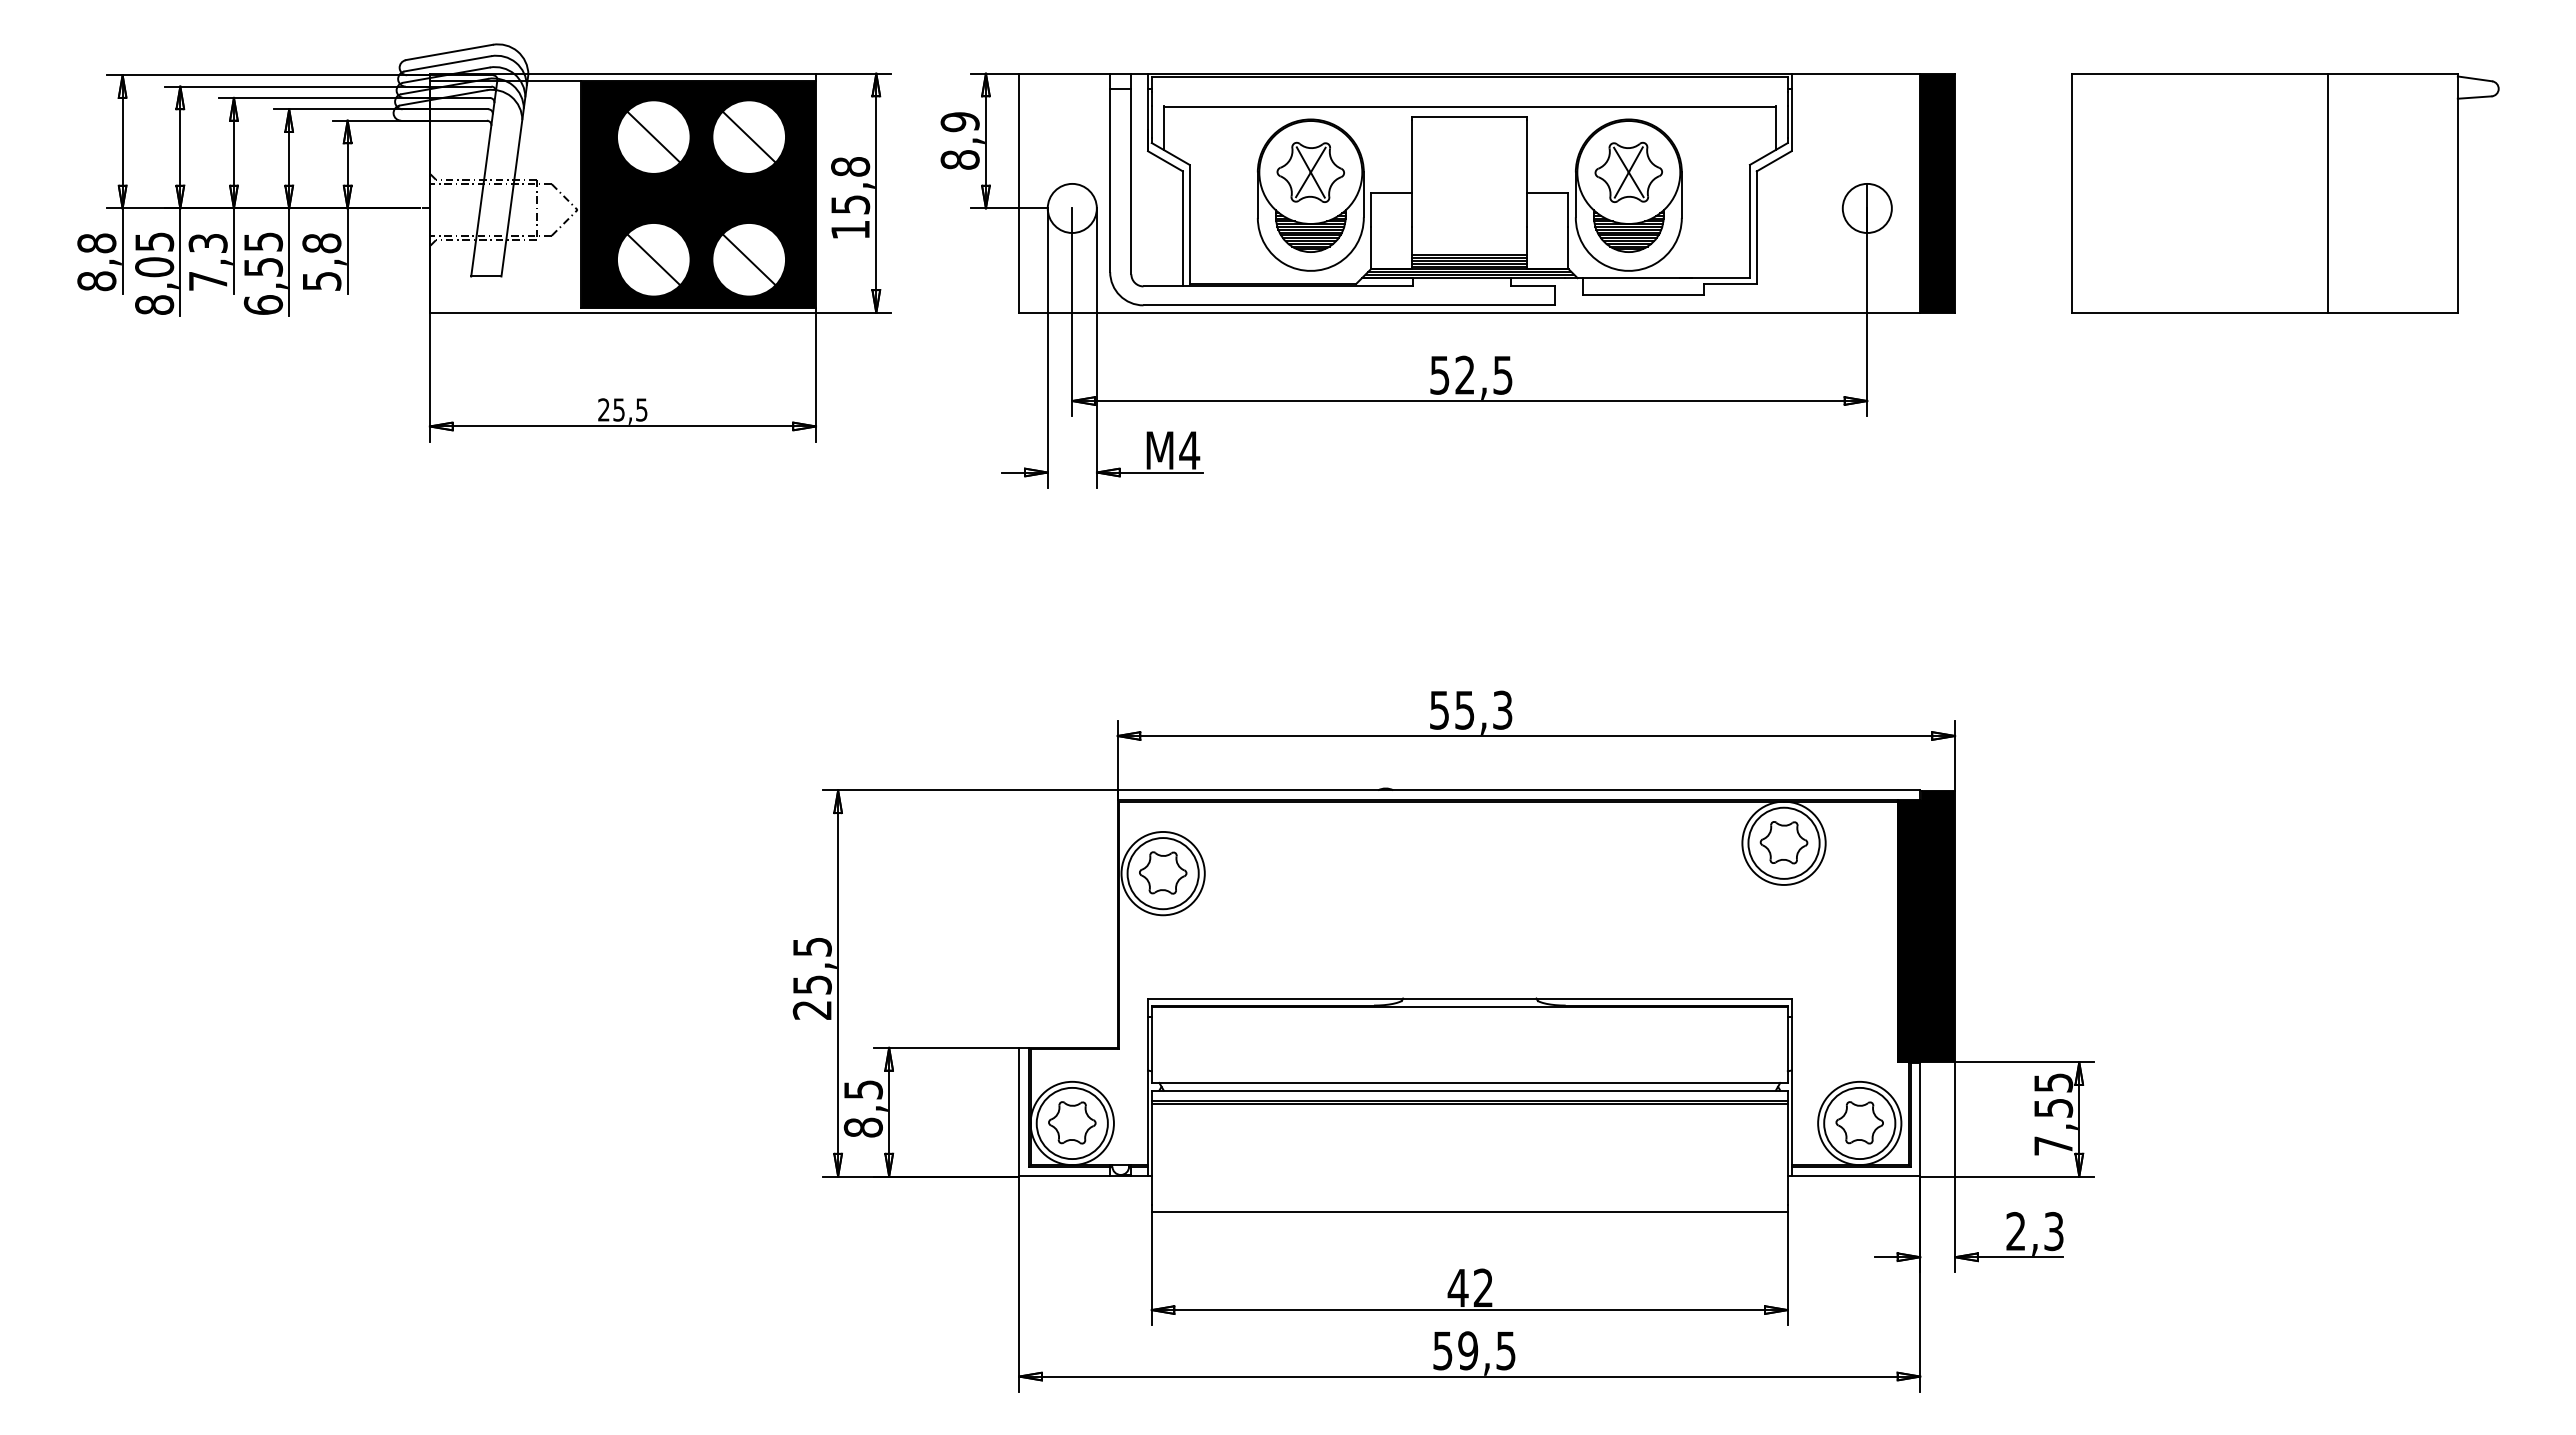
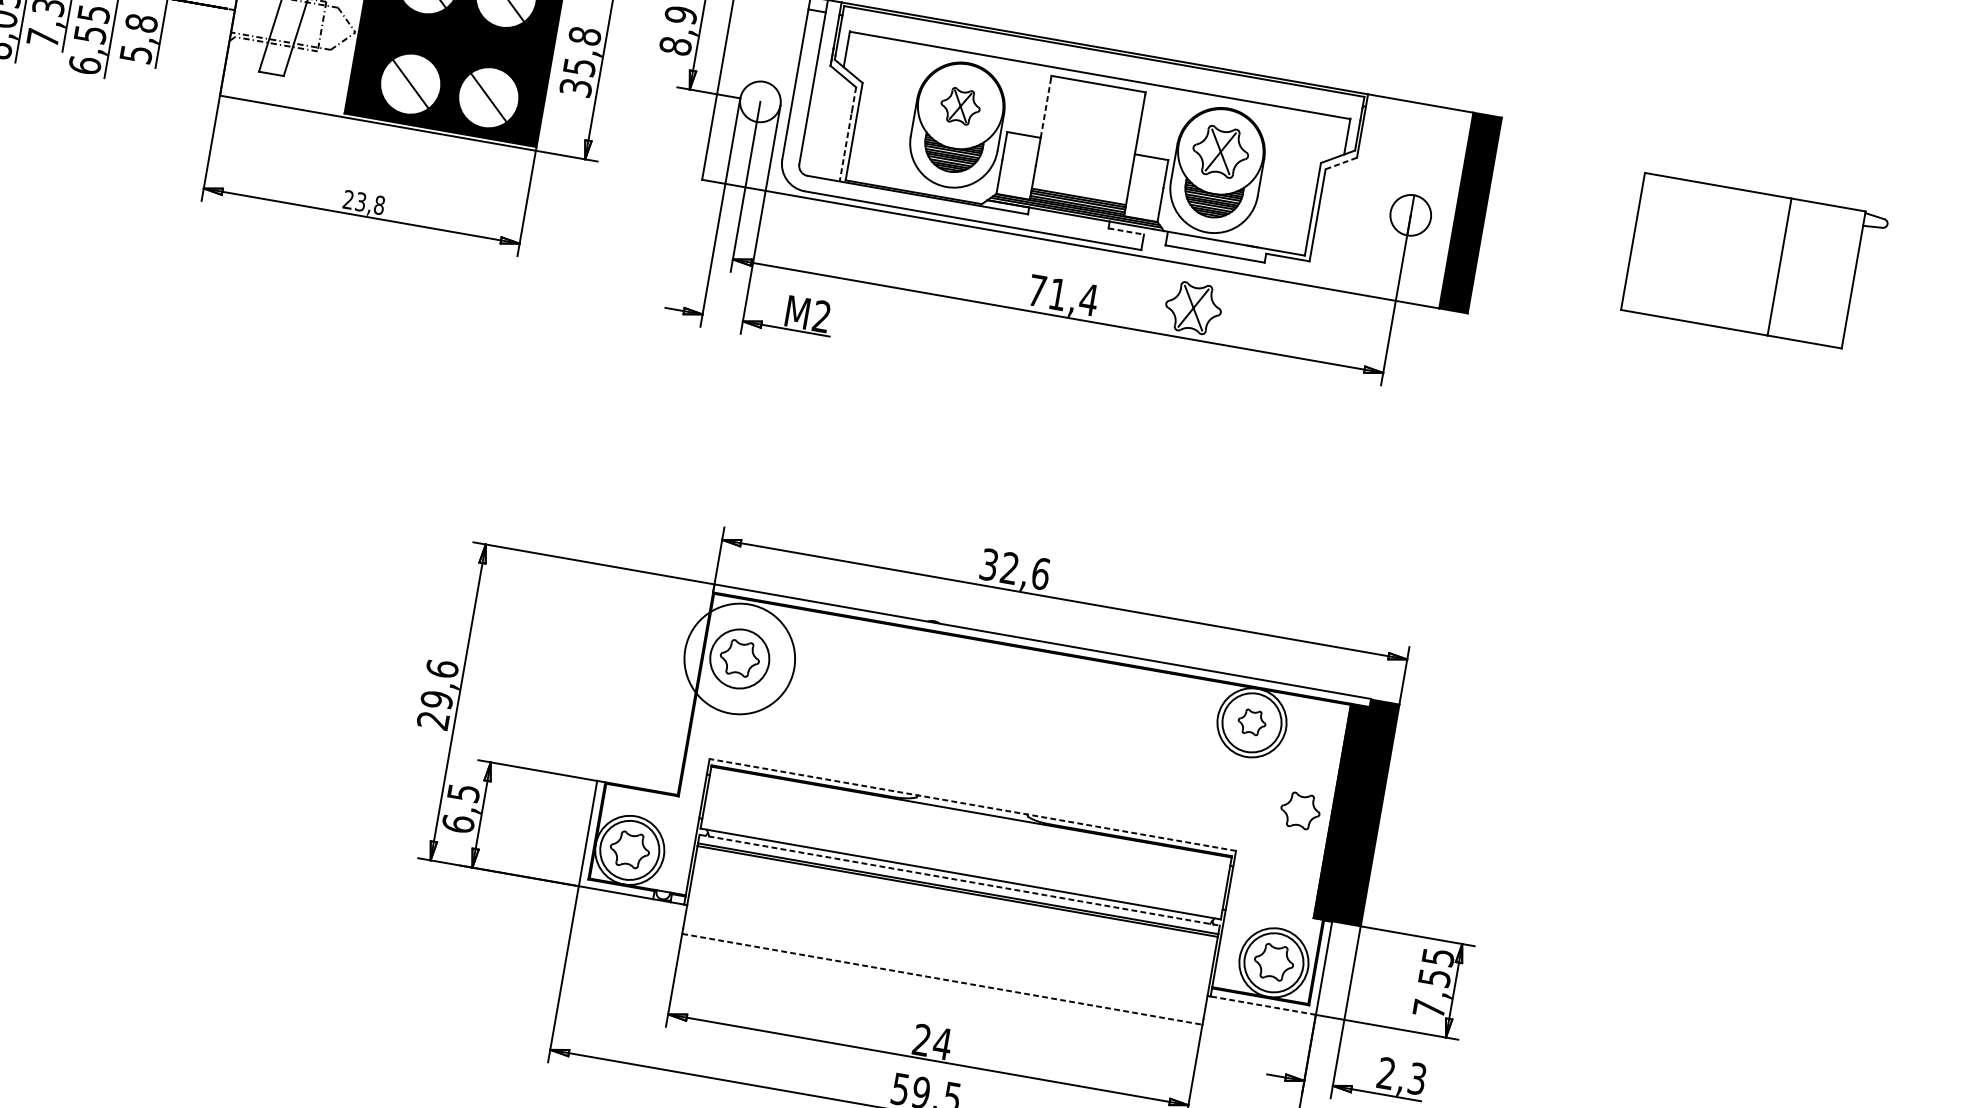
line: (1412, 156) -> (1046, 107), solid -> dashed
line: (1774, 161) -> (1341, 163), solid -> dashed
part: (1310, 171) -> (960, 105), size x0.7
part: (2285, 193) -> (1754, 262), size x0.7
line: (1182, 228) -> (847, 134), solid -> dashed
text: (850, 229) -> (575, 87), 15,8 -> 35,8
line: (1533, 286) -> (1126, 231), solid -> dashed
part: (1628, 362) -> (1193, 307), added
text: (1471, 374) -> (1063, 294), 52,5 -> 71,4
text: (630, 409) -> (370, 203), 25,5 -> 23,8
text: (1189, 450) -> (821, 316), M4 -> M2
text: (1471, 709) -> (1015, 568), 55,3 -> 32,6
part: (1783, 842) -> (1251, 722), size x0.7
circle: (1162, 873) -> (739, 658), size x1.6
part: (1859, 937) -> (1300, 810), added
text: (811, 965) -> (438, 683), 25,5 -> 29,6
line: (1469, 998) -> (972, 804), solid -> dashed
line: (1470, 1090) -> (960, 880), solid -> dashed
text: (862, 1127) -> (457, 823), 8,5 -> 6,5
line: (1855, 1176) -> (1262, 1005), solid -> dashed
line: (1470, 1211) -> (942, 979), solid -> dashed
text: (1470, 1287) -> (932, 1041), 42 -> 24

